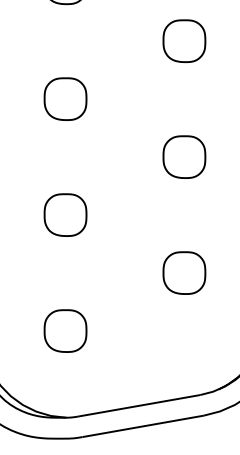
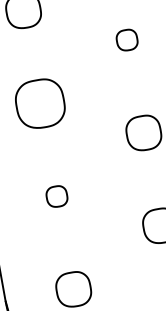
part: (184, 40) -> (127, 39), size x0.6
part: (65, 98) -> (40, 103), size x1.4
part: (65, 214) -> (56, 196), size x0.6

